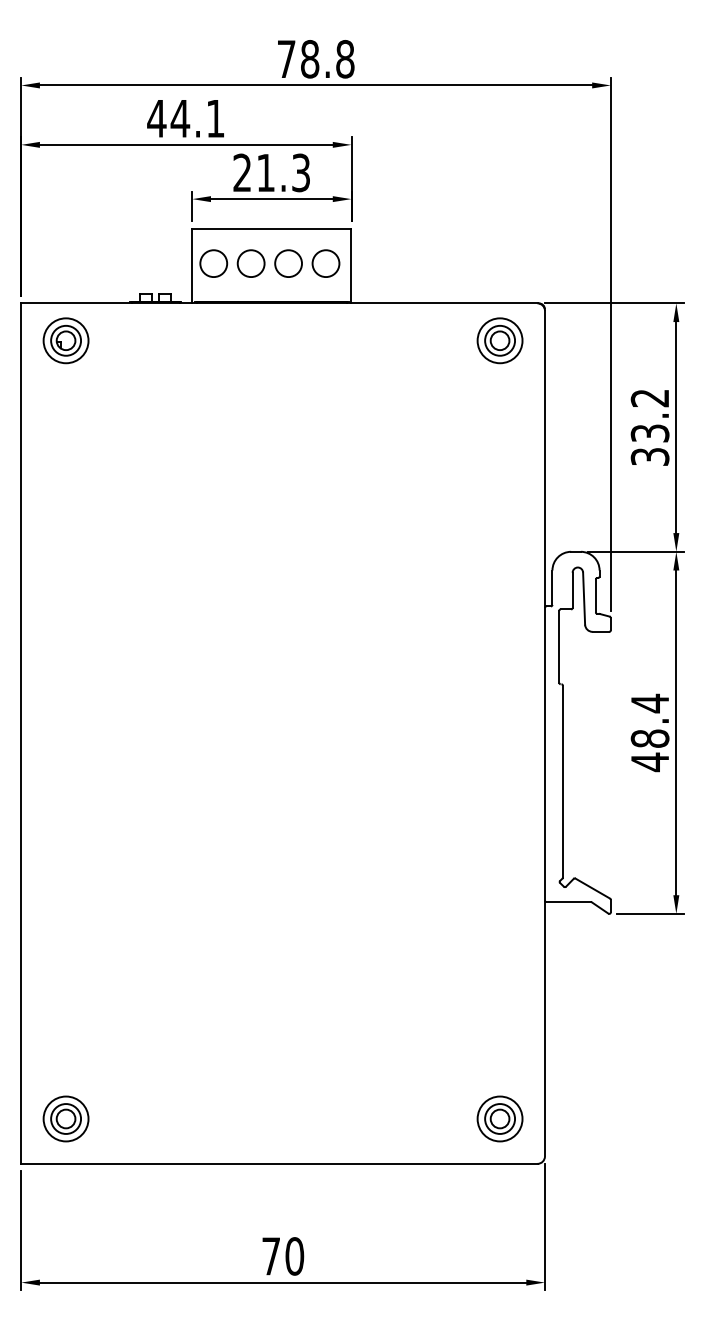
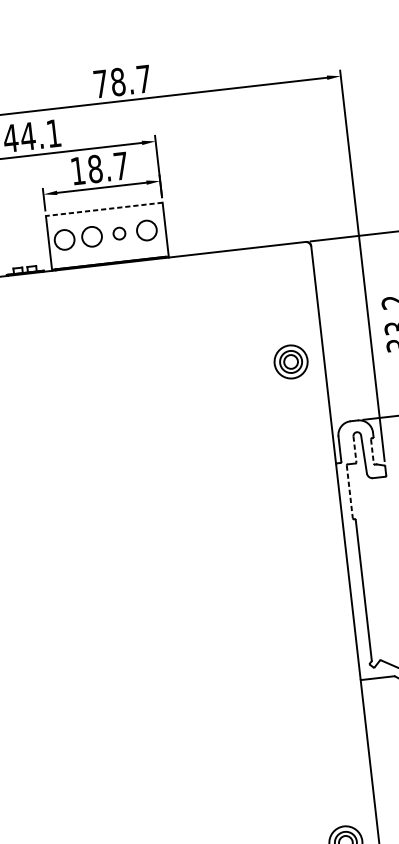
text: (345, 59) -> (144, 79), 78.8 -> 78.7
text: (271, 172) -> (99, 168), 21.3 -> 18.7
line: (271, 228) -> (104, 209), solid -> dashed
circle: (288, 263) -> (119, 233), size x0.6
part: (499, 340) -> (290, 361), moved
line: (572, 590) -> (354, 449), solid -> dashed
line: (595, 596) -> (372, 451), solid -> dashed
line: (559, 646) -> (349, 491), solid -> dashed

